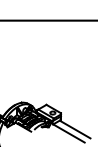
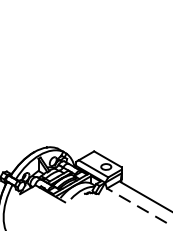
line: (68, 133) -> (135, 205), solid -> dashed

